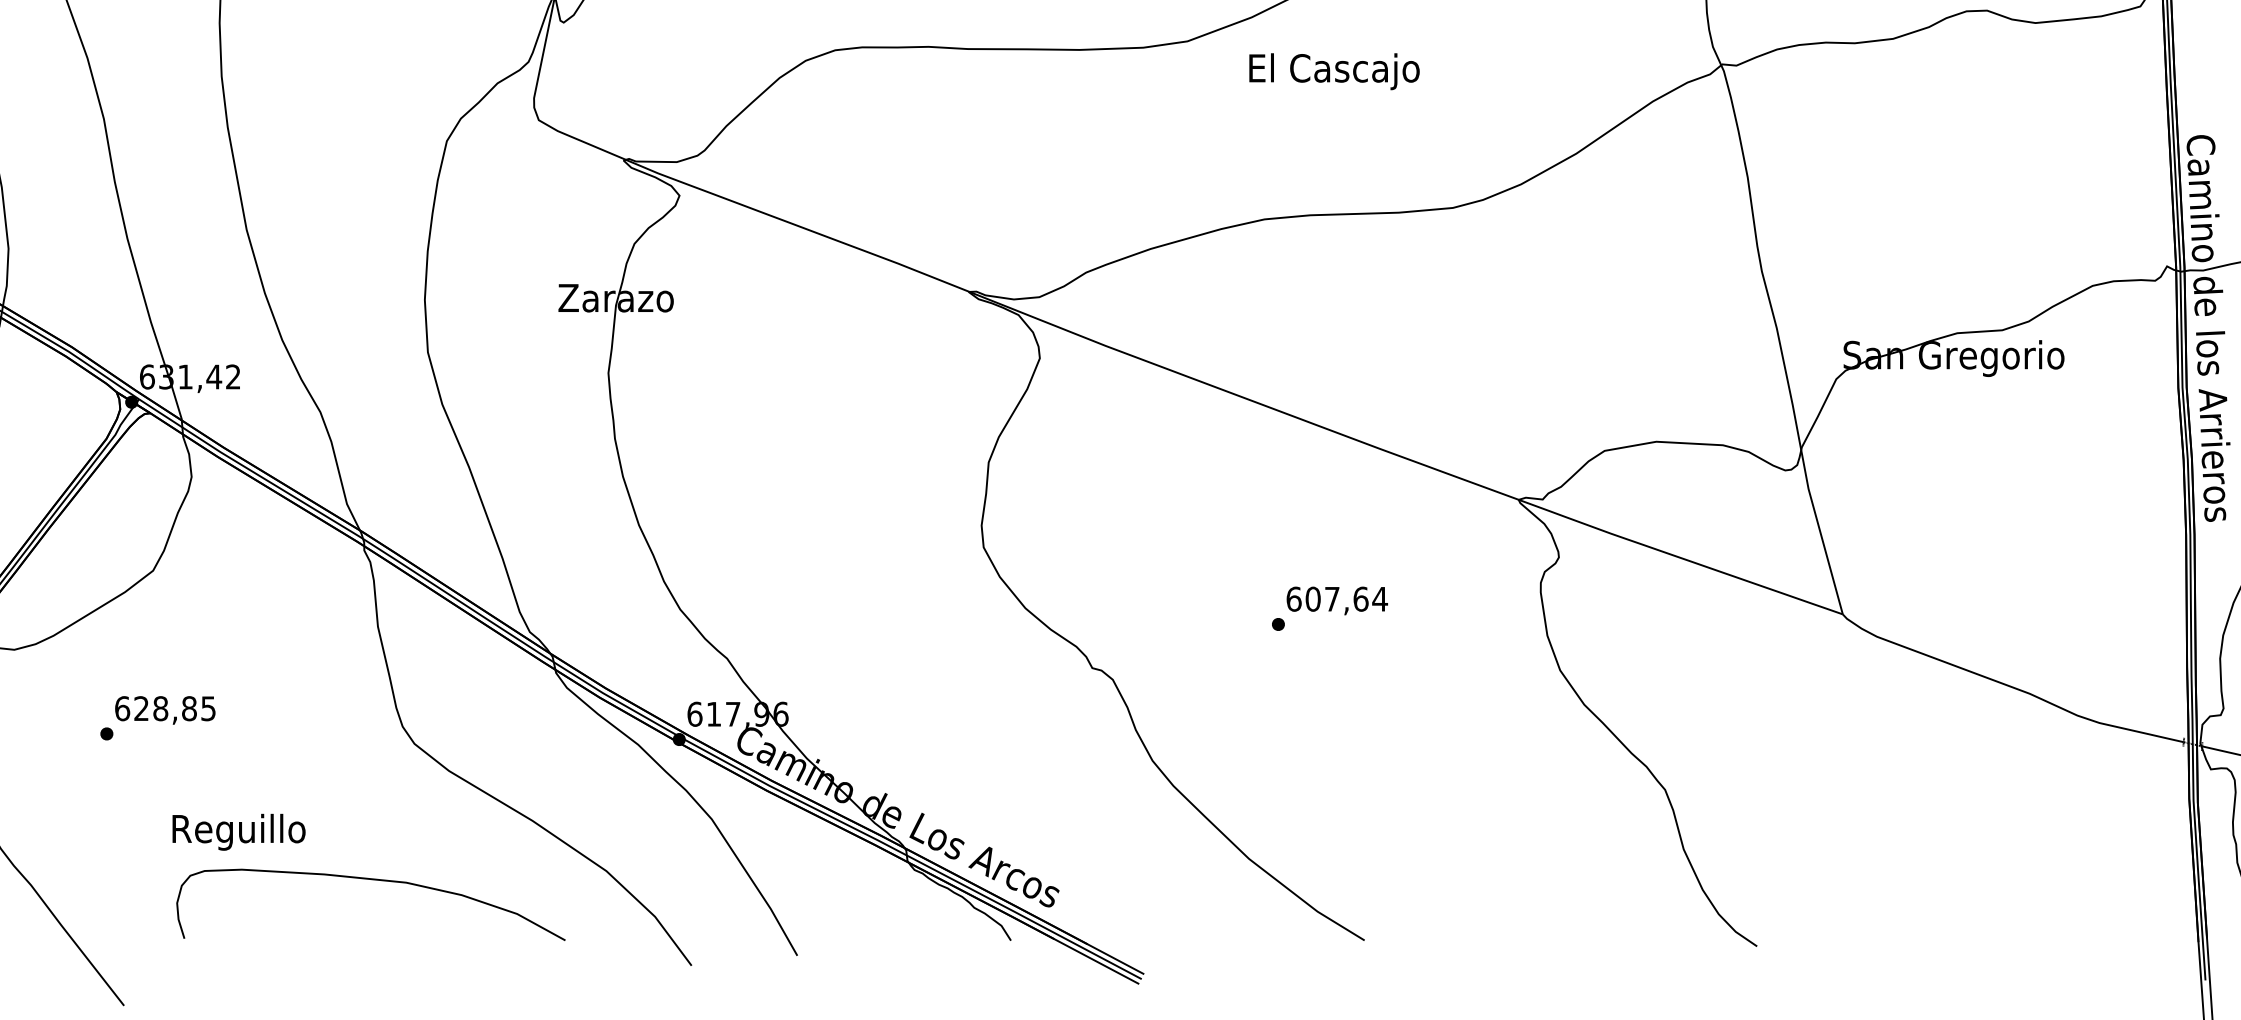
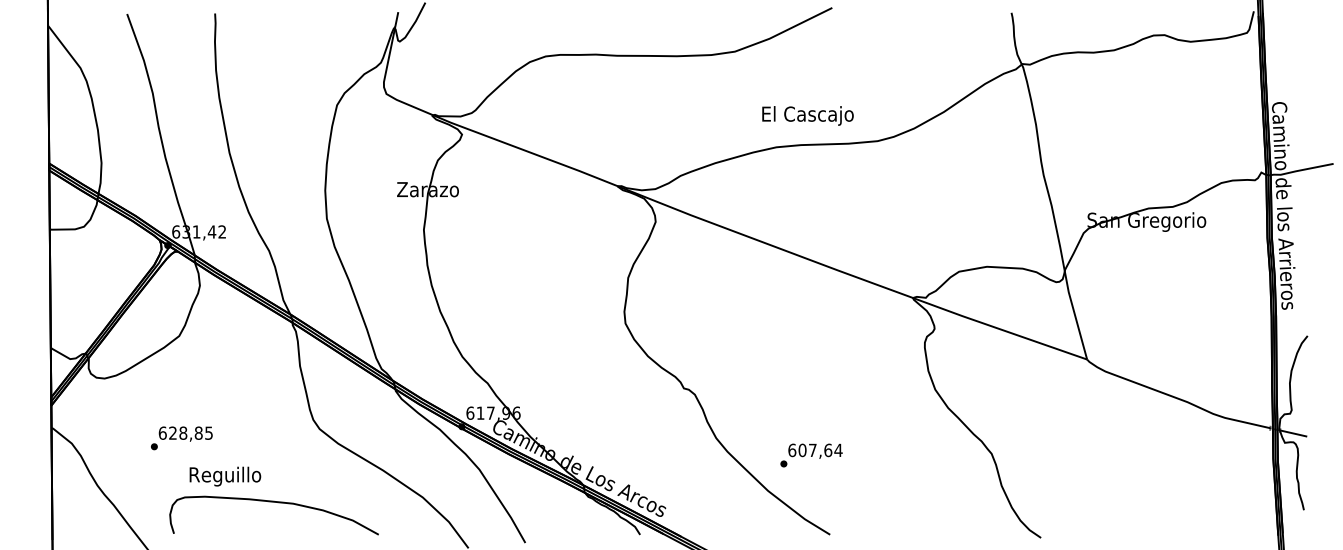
text: (1333, 70) -> (807, 115), moved
text: (1329, 608) -> (811, 455), moved
text: (157, 718) -> (181, 438), moved
curve: (369, 880) -> (273, 502), moved

